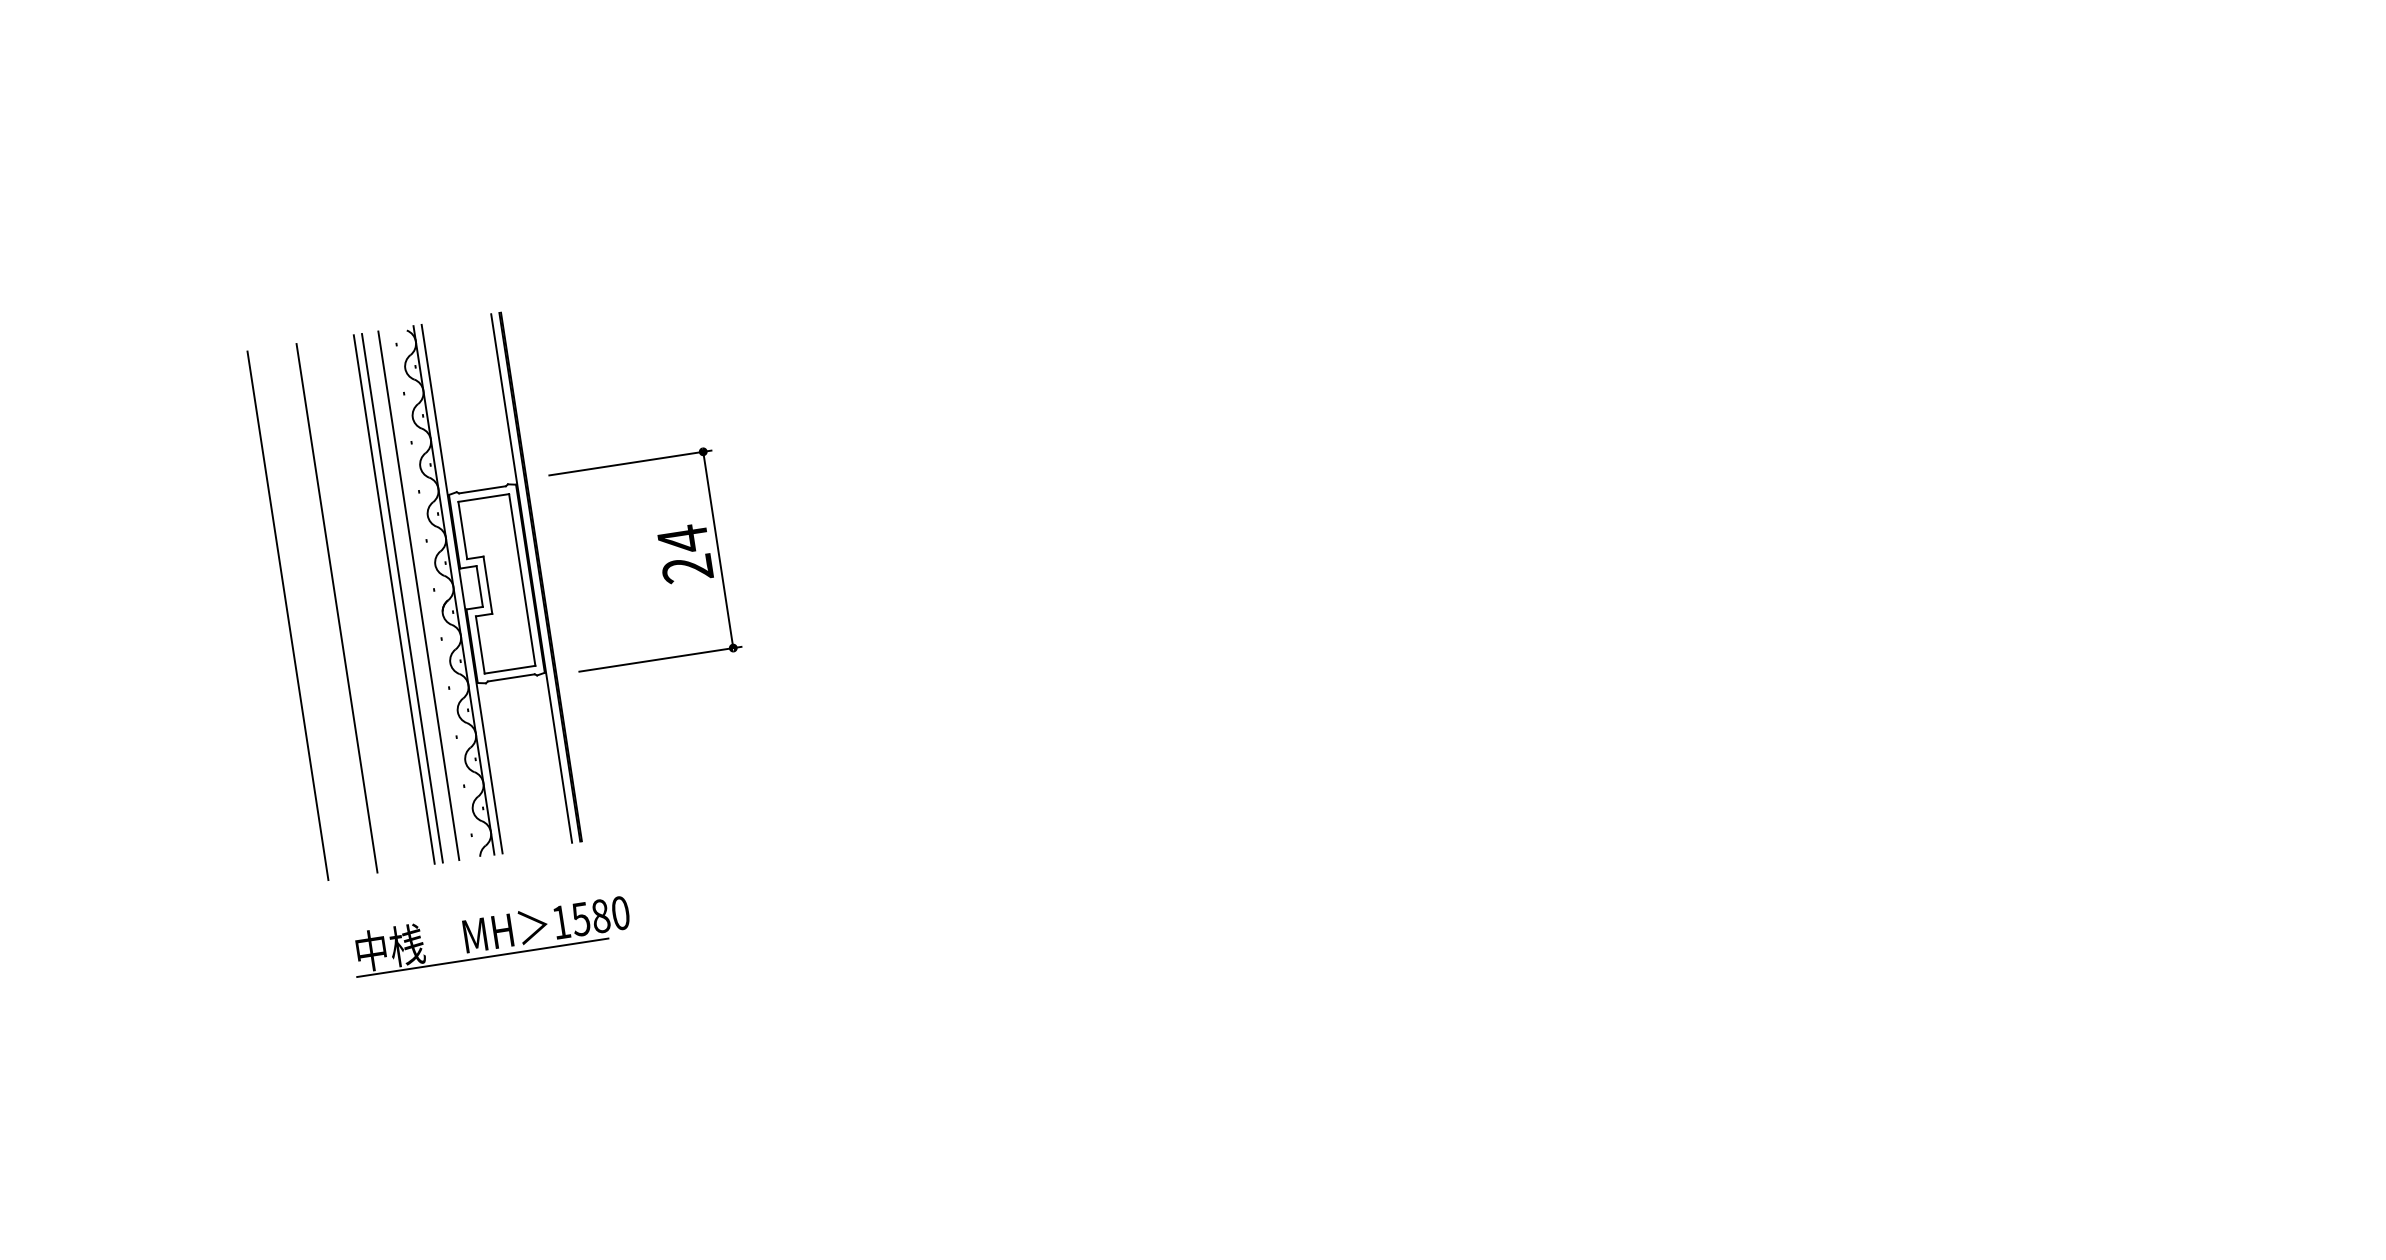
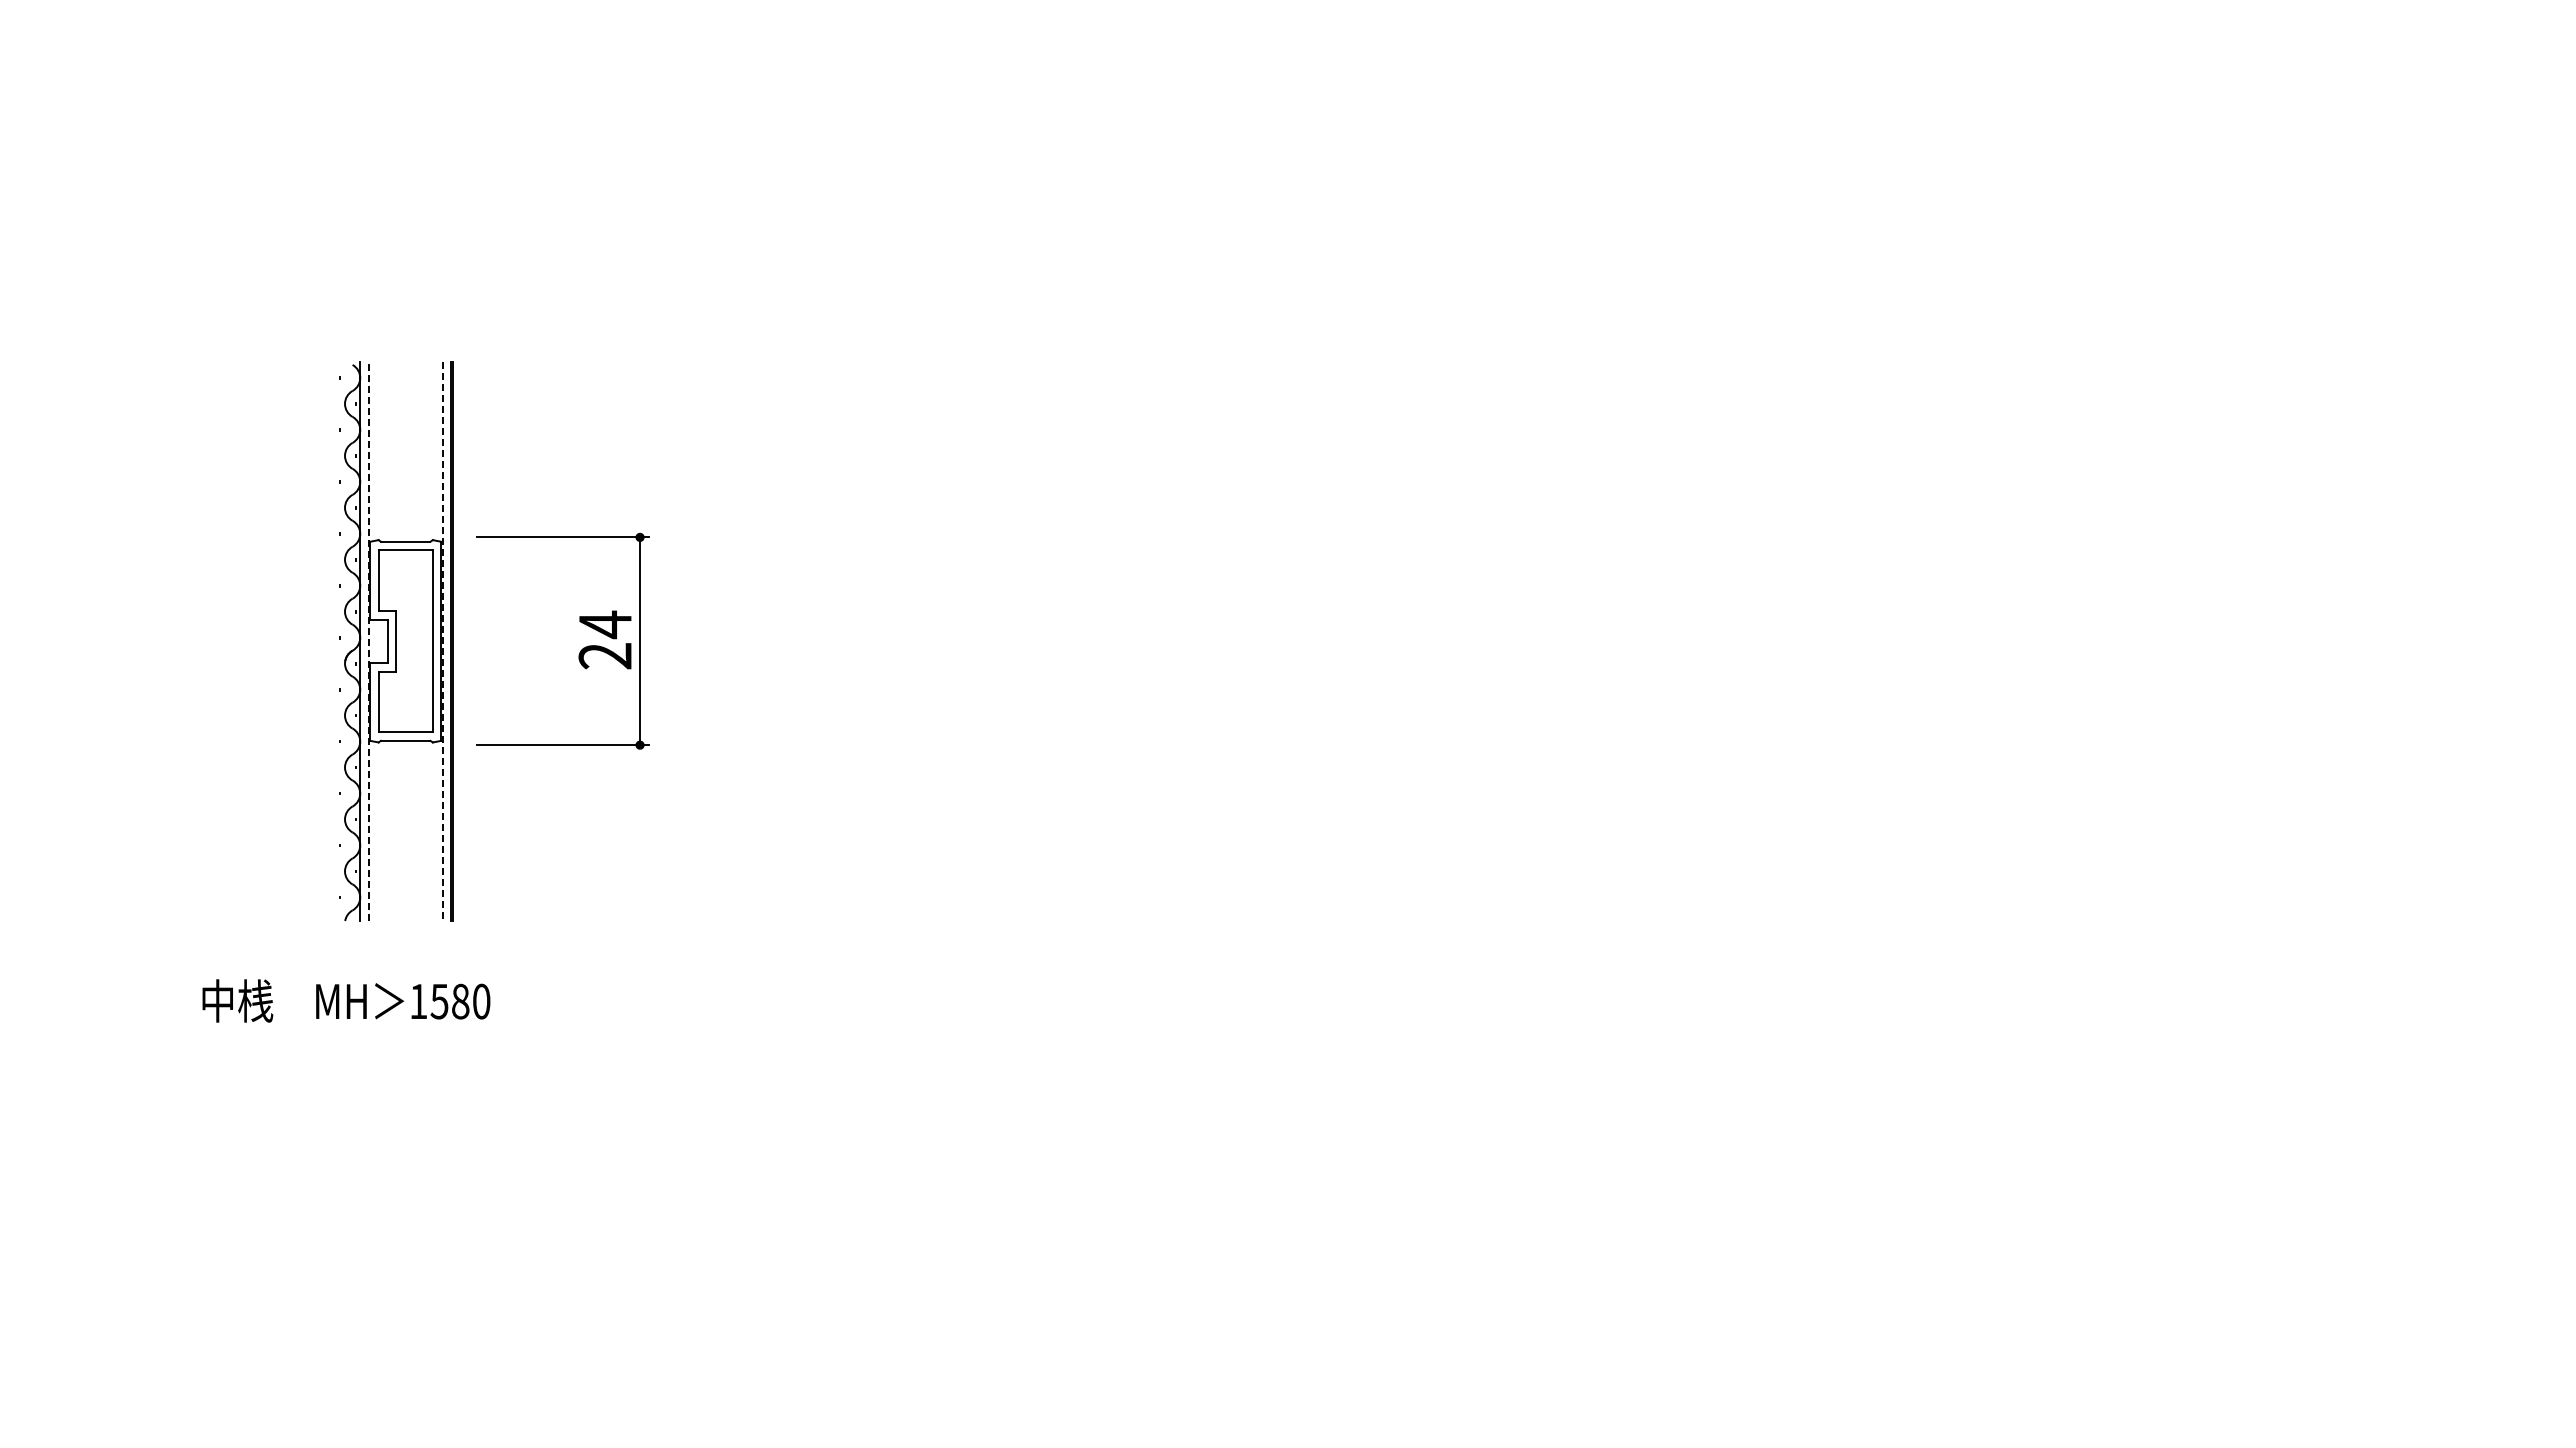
line: (531, 578) -> (442, 641), solid -> dashed
line: (461, 589) -> (368, 641), solid -> dashed
line: (419, 595) -> (323, 641), removed
line: (402, 598) -> (305, 641), removed
line: (394, 599) -> (297, 641), removed
line: (337, 608) -> (236, 641), removed
line: (287, 616) -> (184, 641), removed
line: (482, 957) -> (331, 1025), removed

